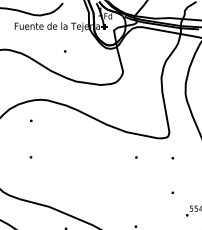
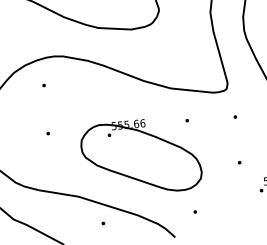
part: (99, 181) -> (141, 156), added

